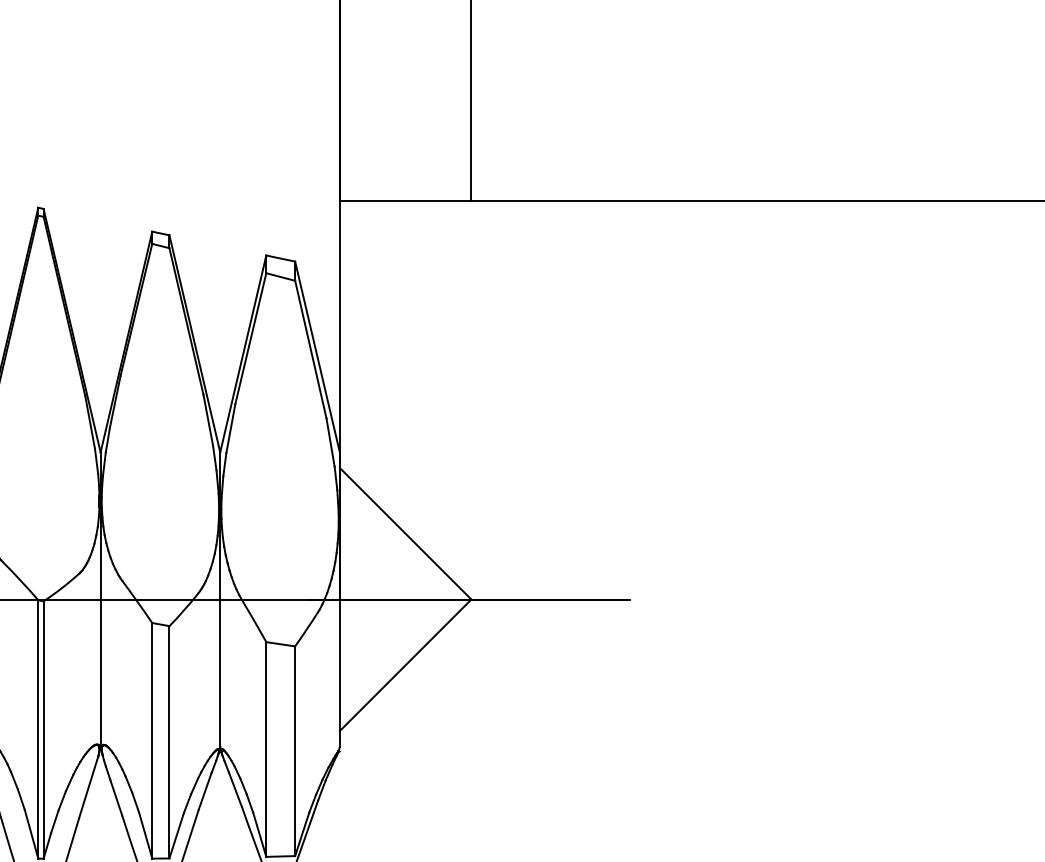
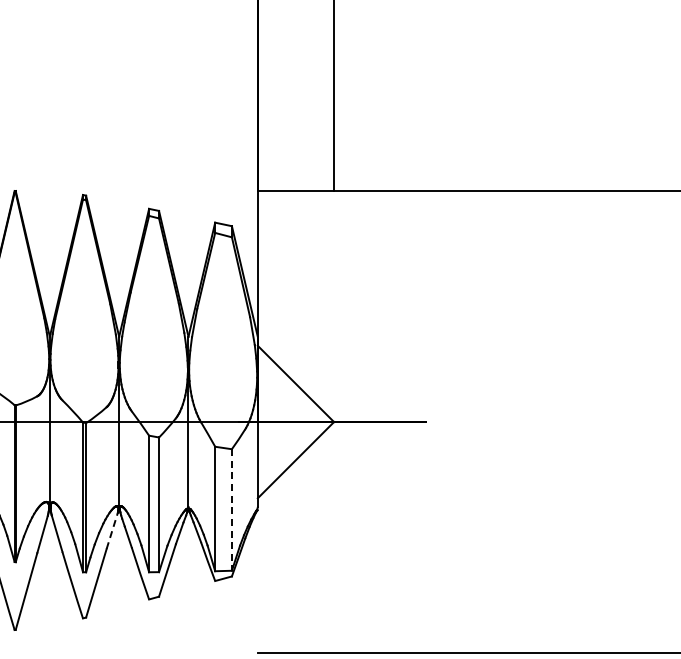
line: (294, 752) -> (231, 510), solid -> dashed
line: (89, 786) -> (112, 530), solid -> dashed

